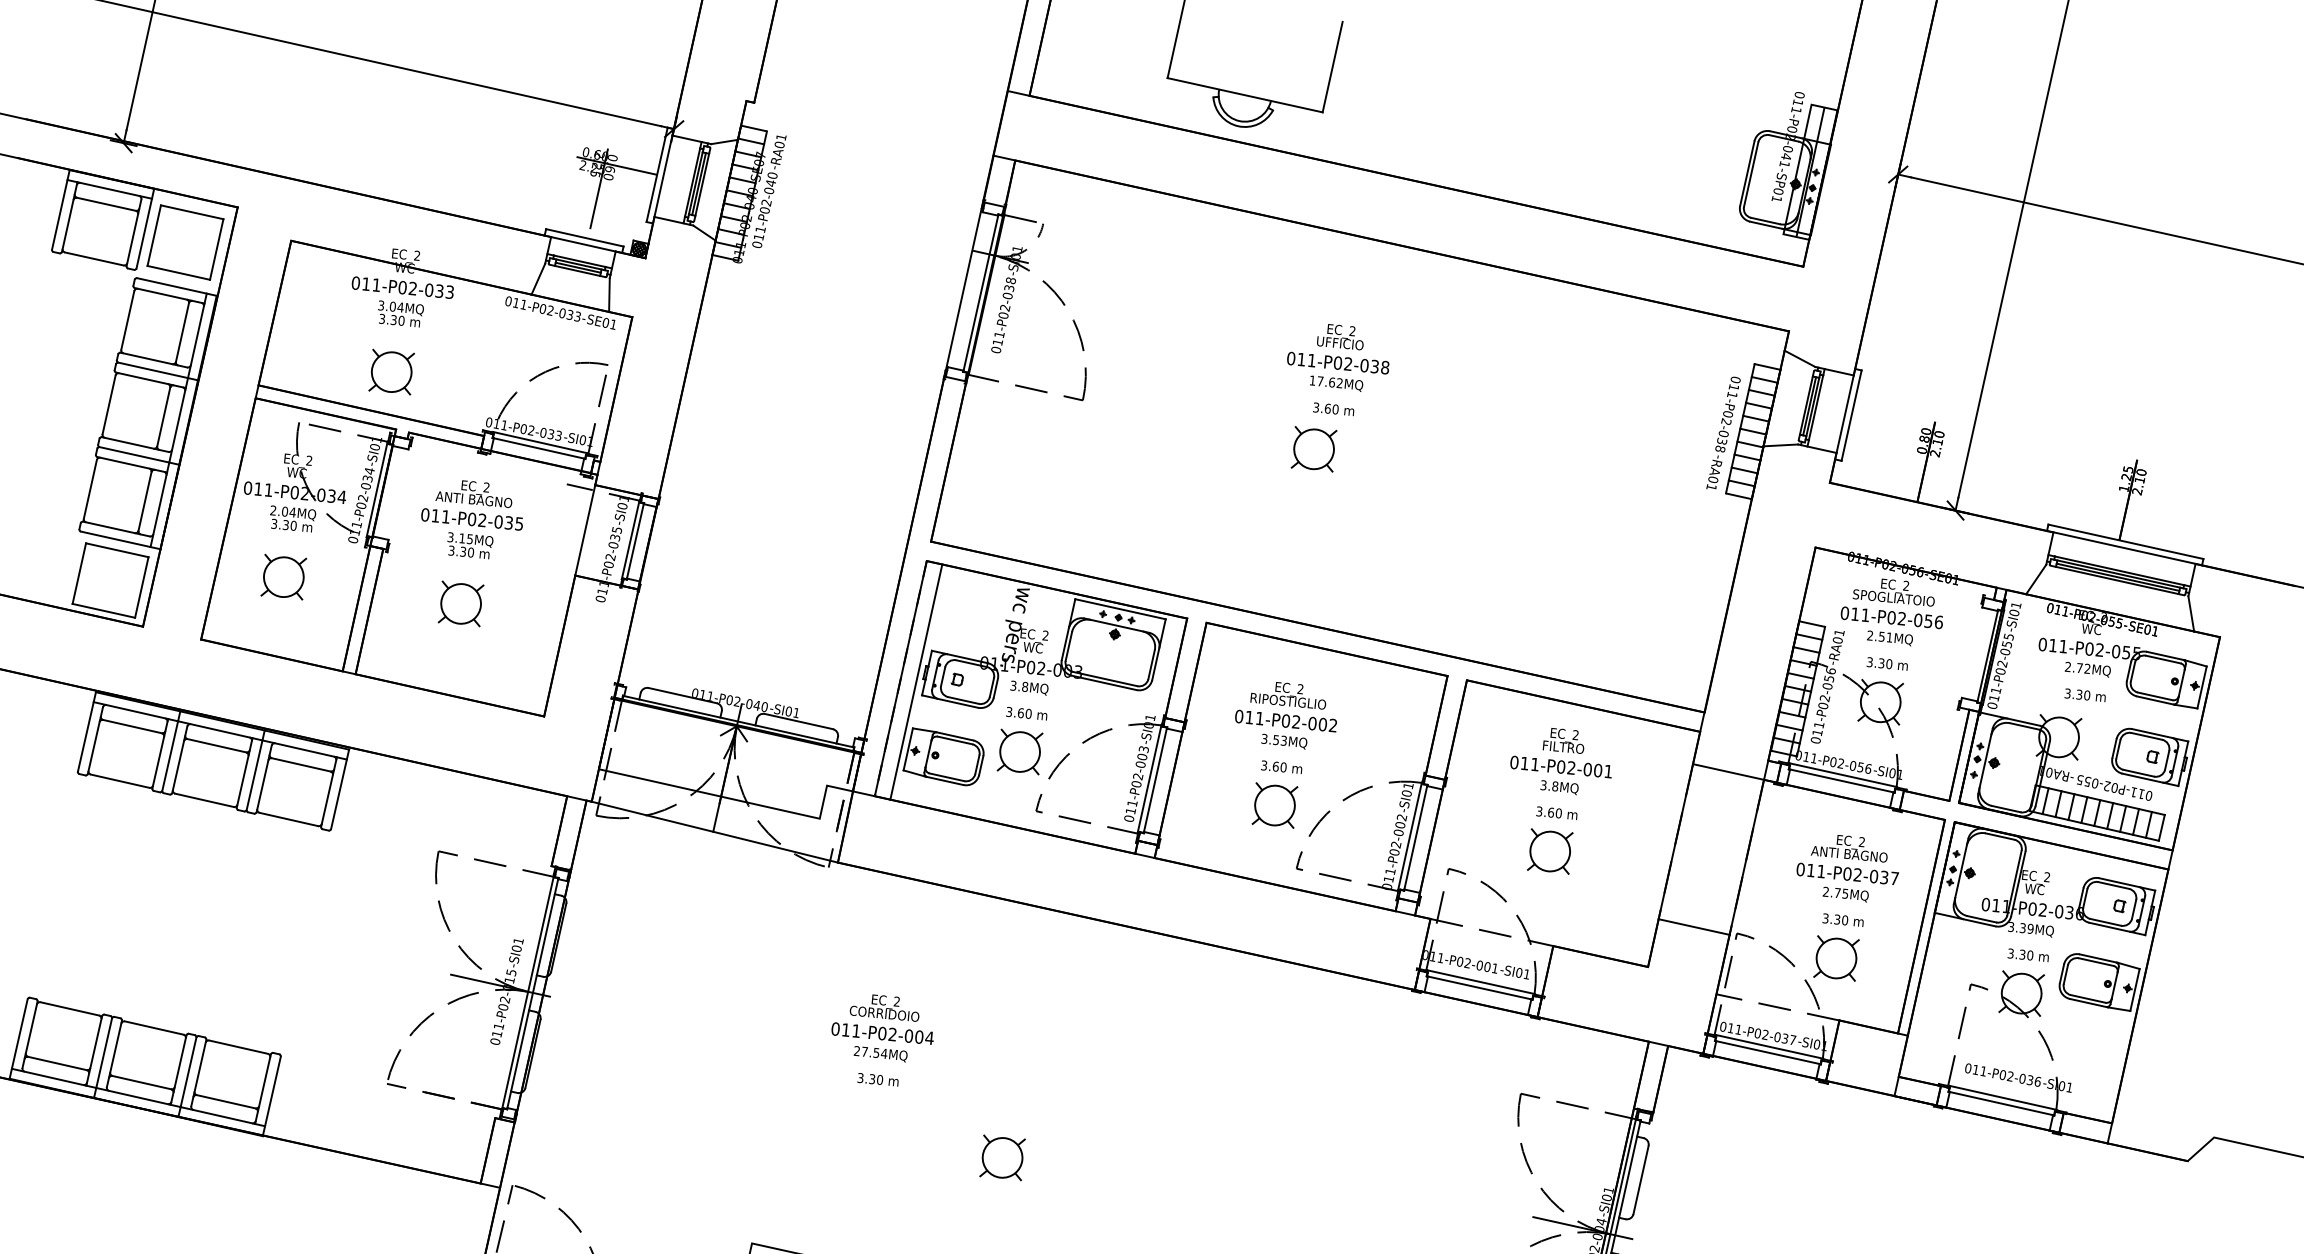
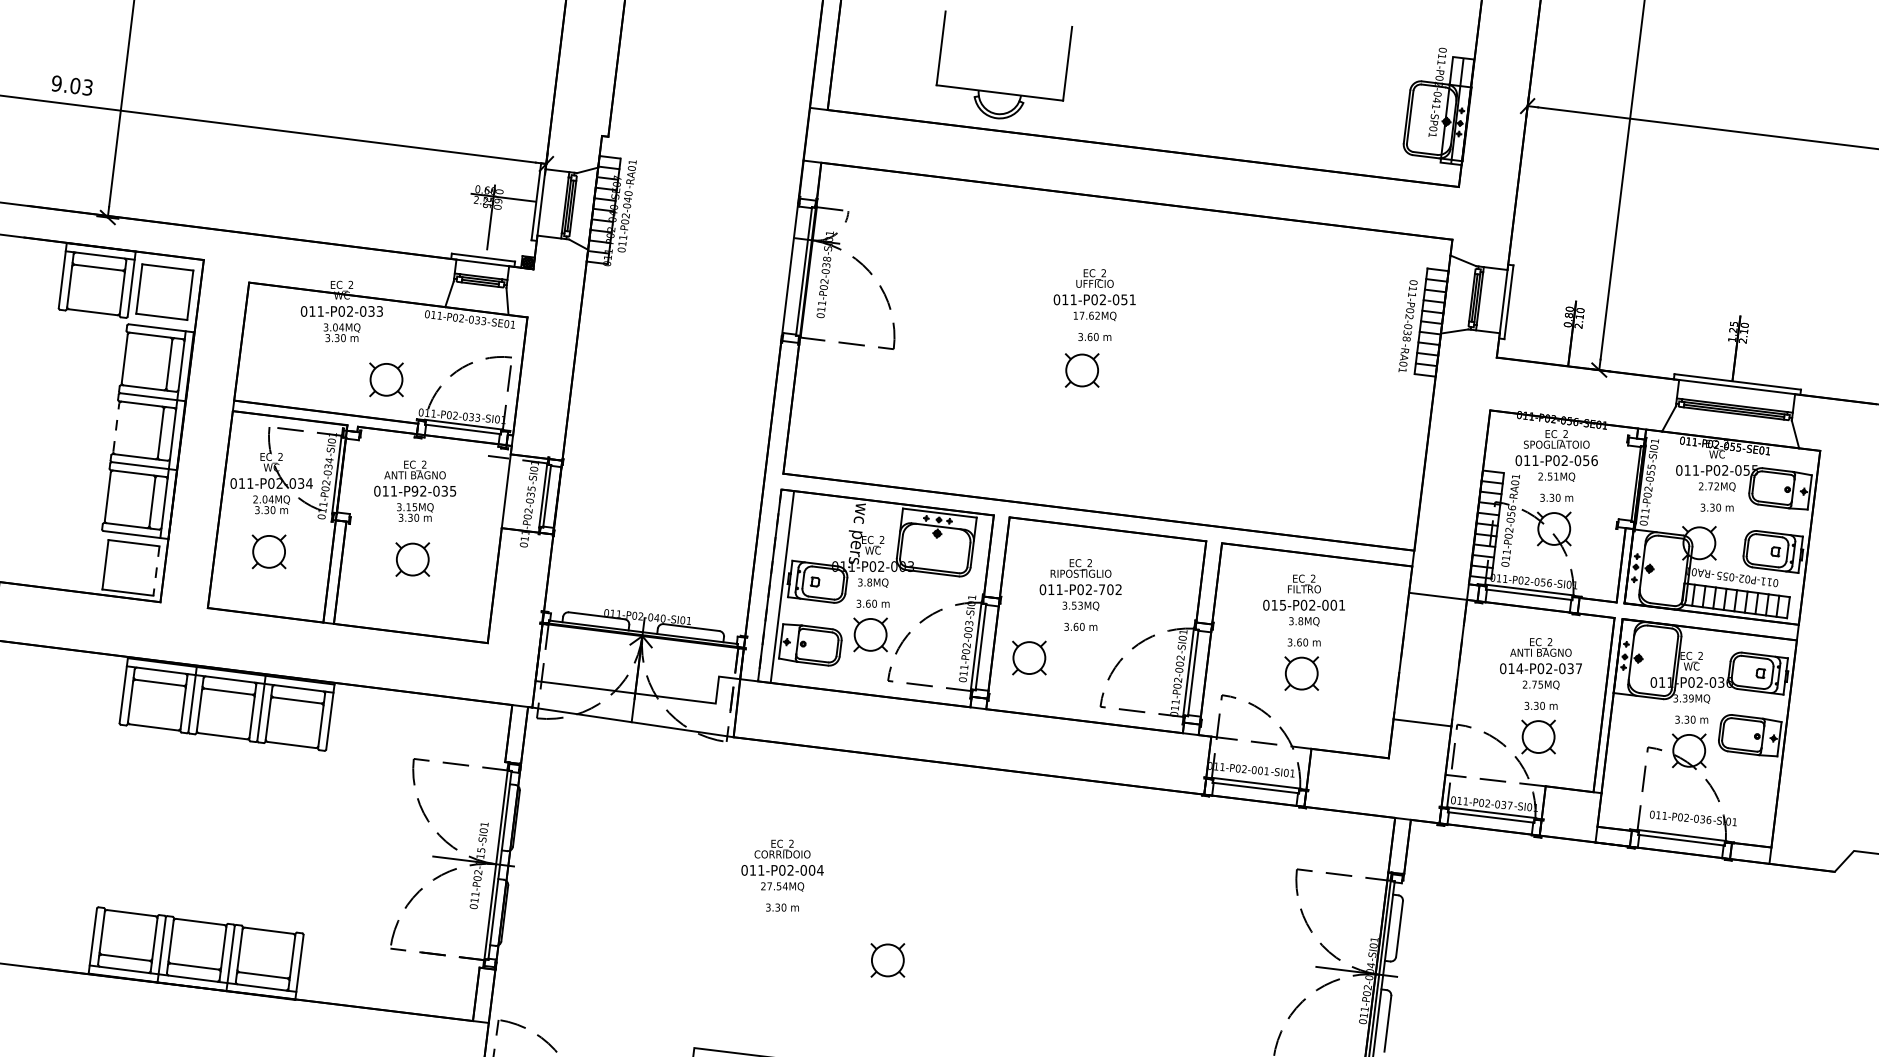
text: (1380, 366) -> (1128, 299), 011-P02-038 -> 011-P02-051
part: (391, 371) -> (386, 379), moved
line: (109, 404) -> (116, 427), solid -> dashed
text: (471, 519) -> (414, 491), 011-P02-035 -> 011-P92-035
line: (141, 588) -> (156, 571), solid -> dashed
text: (1311, 723) -> (1101, 589), 011-P02-002 -> 011-P02-702
text: (1534, 764) -> (1282, 605), 011-P02-001 -> 015-P02-001
part: (1275, 804) -> (1029, 657), moved
text: (1820, 871) -> (1519, 668), 011-P02-037 -> 014-P02-037

